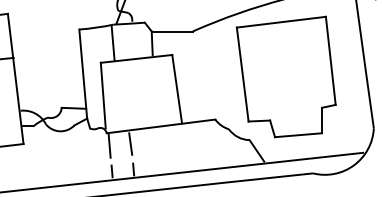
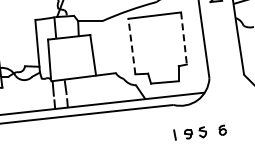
line: (331, 60) -> (184, 38), solid -> dashed
line: (241, 74) -> (131, 46), solid -> dashed

